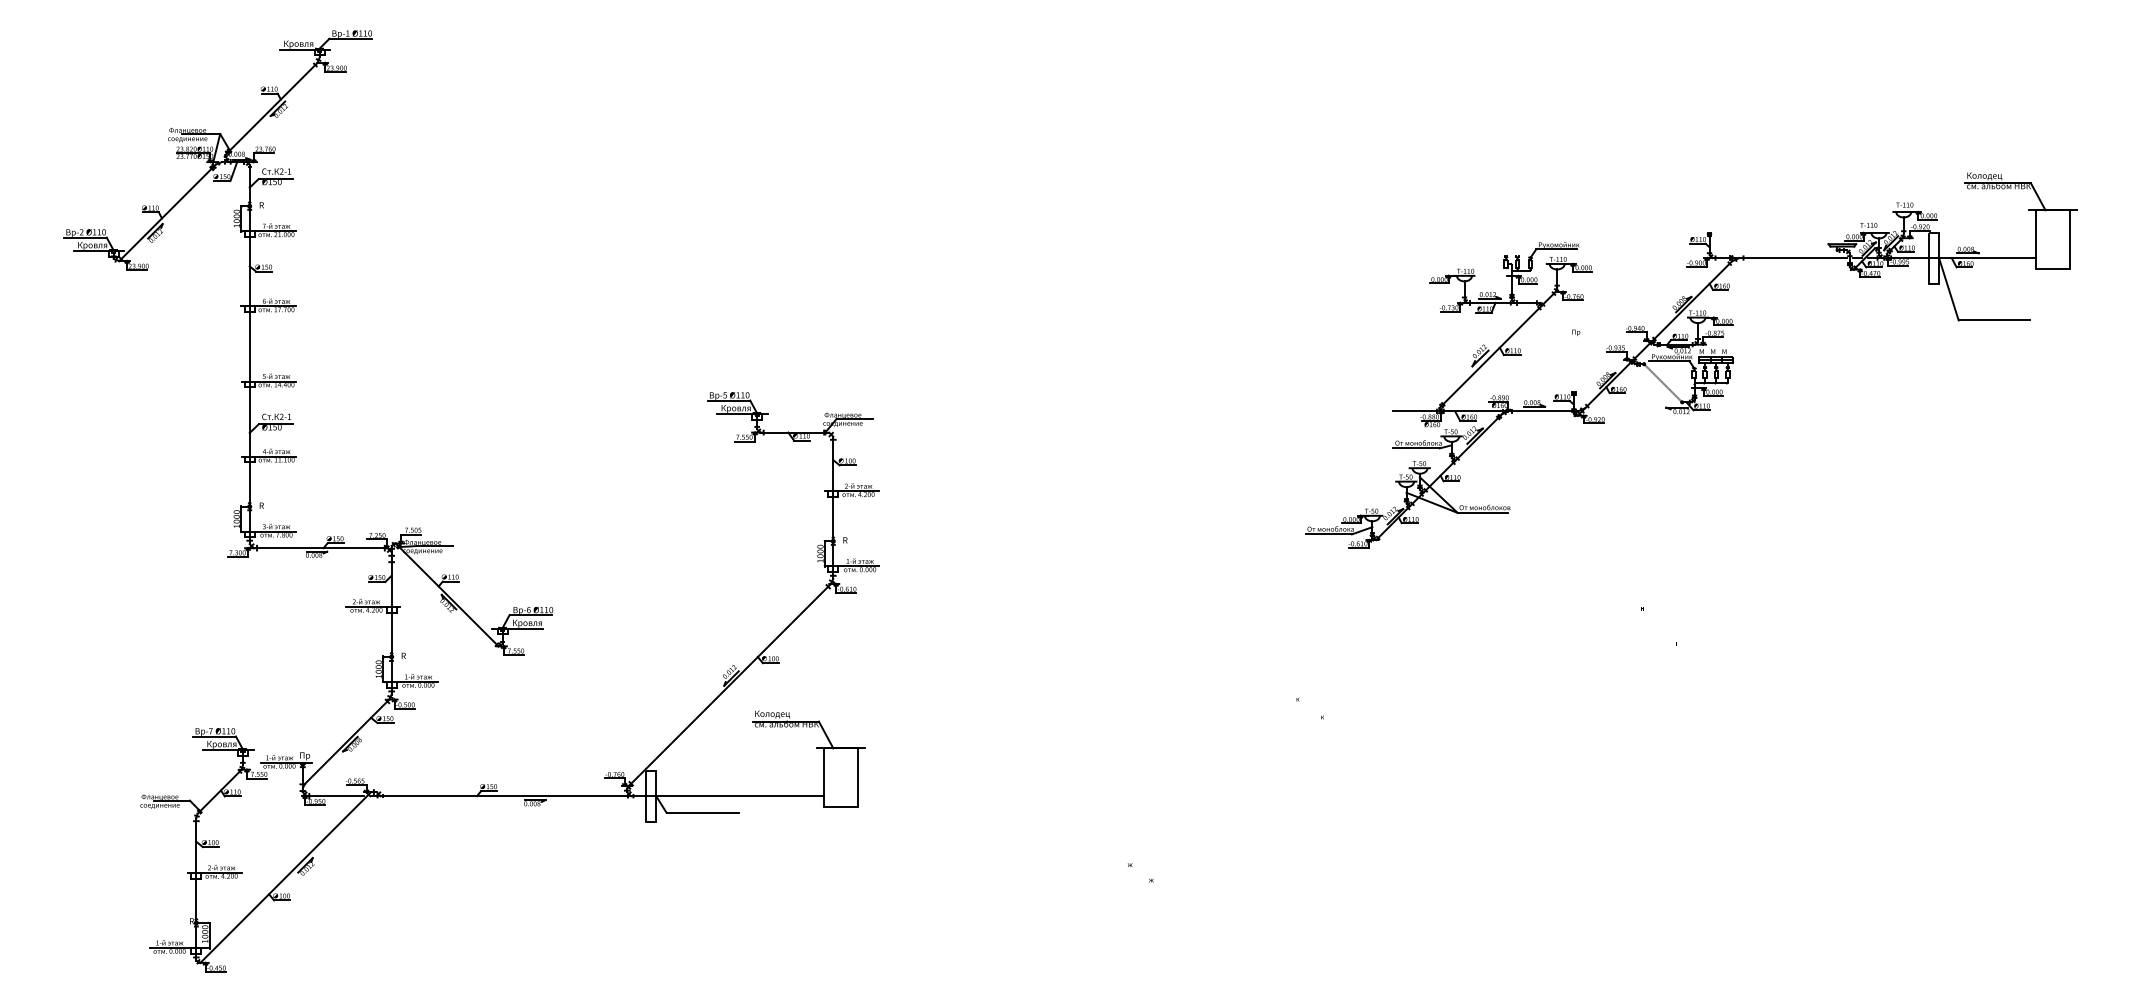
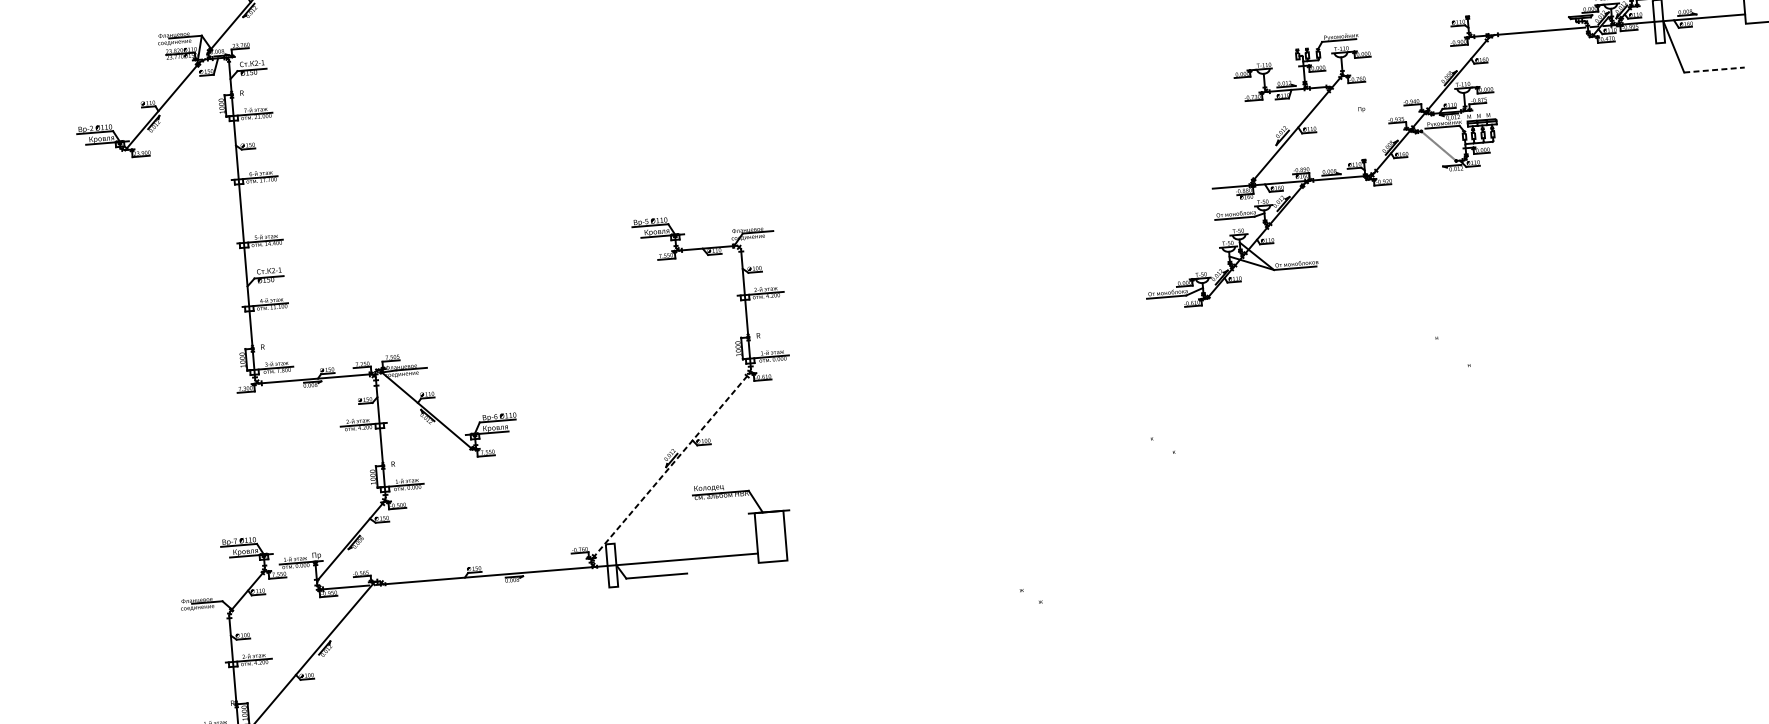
line: (1994, 320) -> (1714, 70), solid -> dashed
line: (730, 684) -> (671, 465), solid -> dashed

